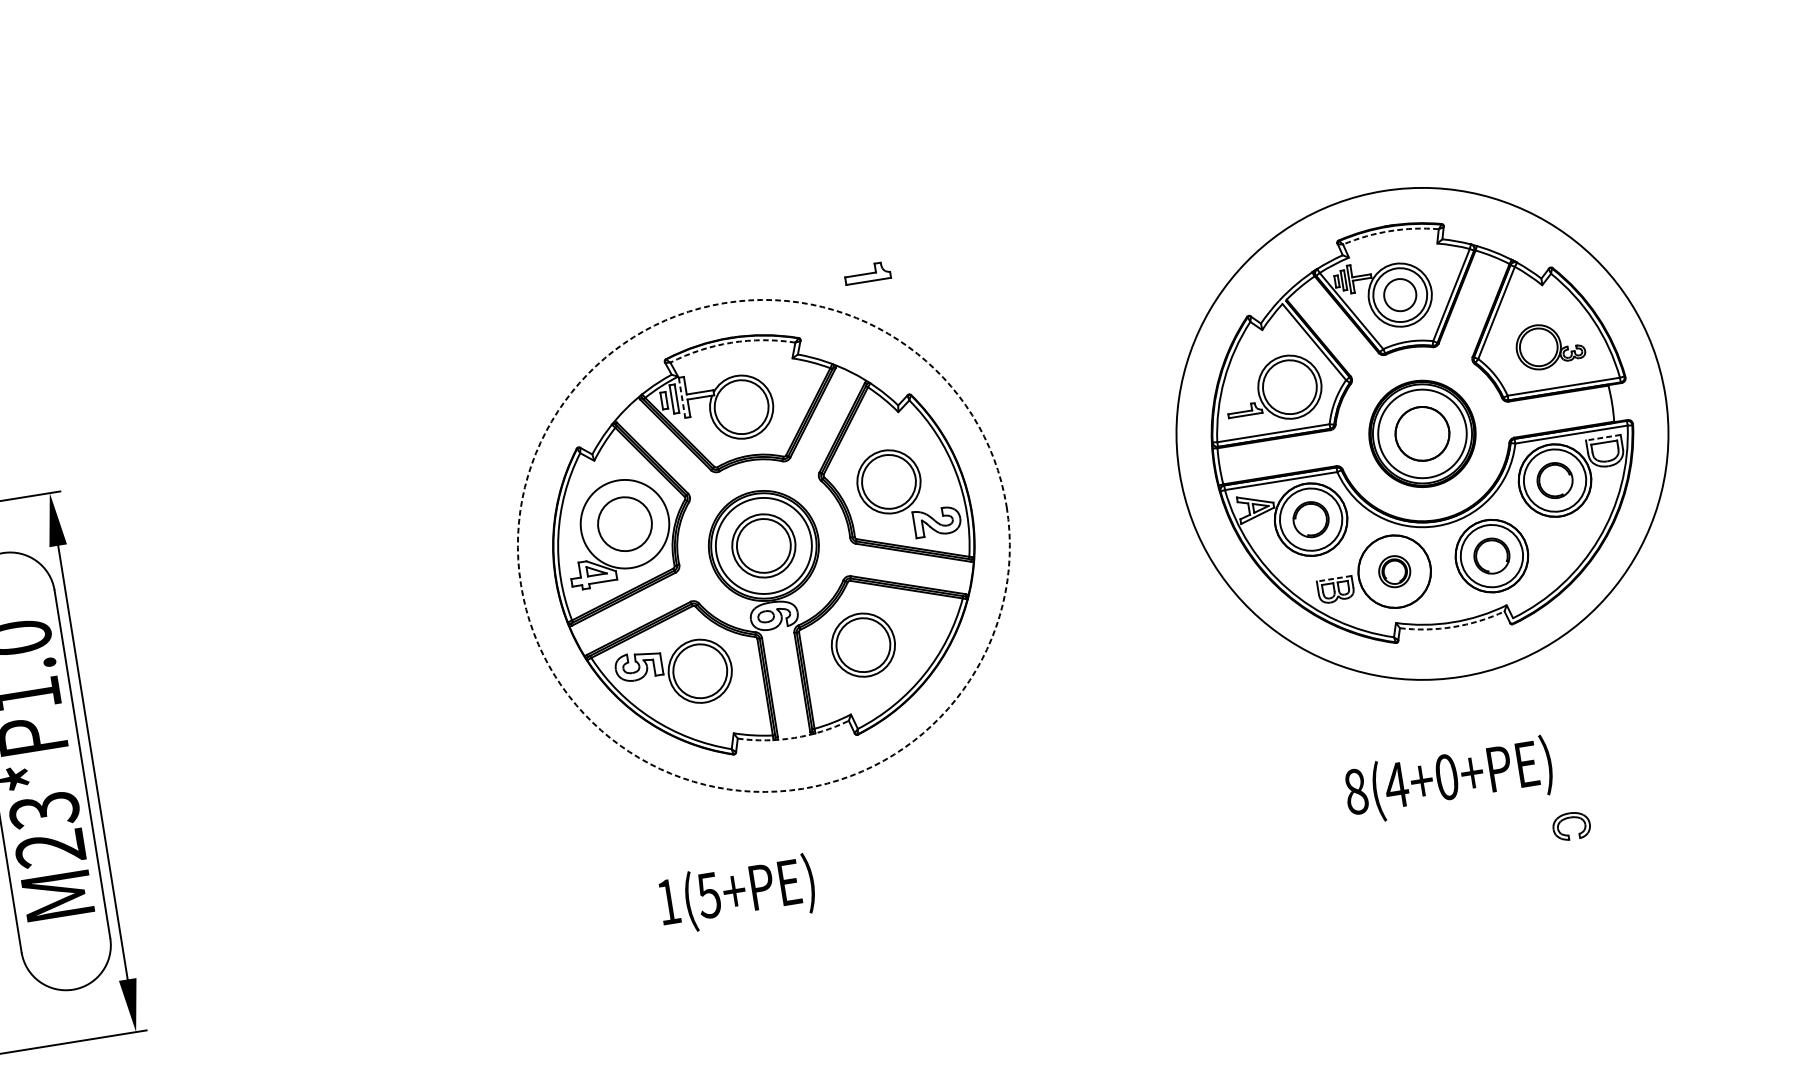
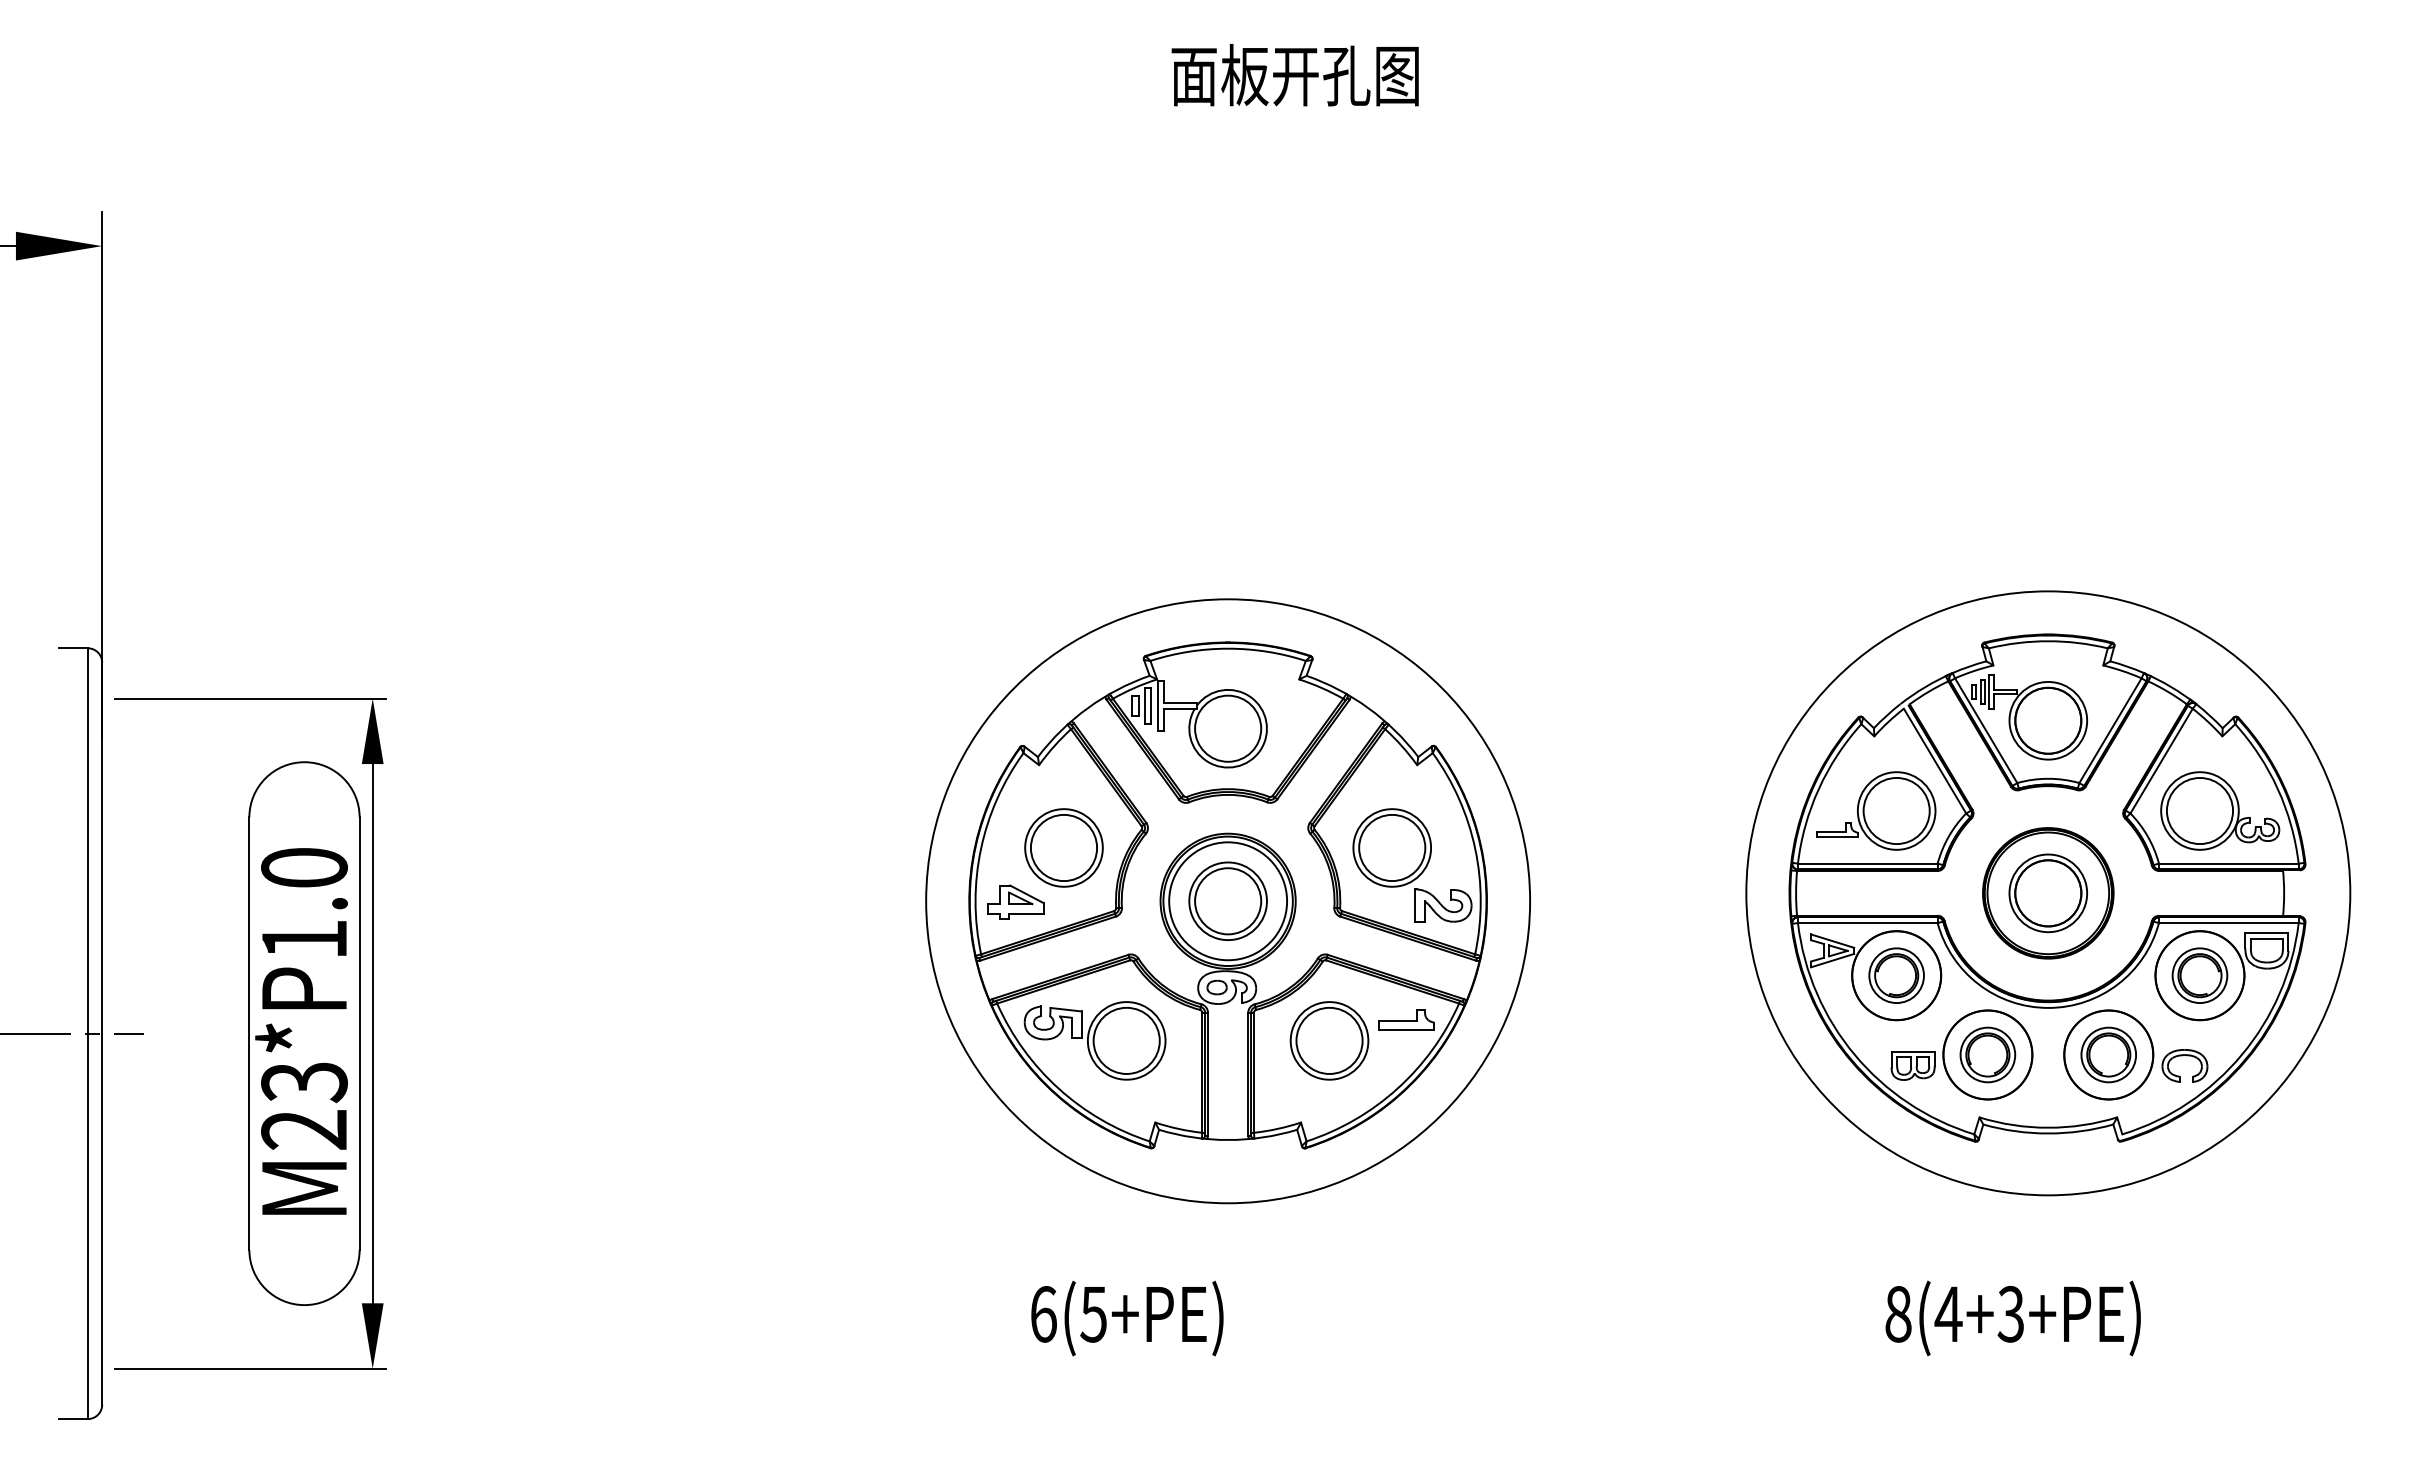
arc: (1390, 231) -> (2048, 641), dashed -> solid
part: (867, 273) -> (1406, 1019), moved
circle: (1400, 294) -> (2048, 720), size x1.67
arc: (731, 342) -> (1228, 648), dashed -> solid
part: (1550, 345) -> (2220, 810), size x1.43
line: (681, 397) -> (1157, 705), dashed -> solid
circle: (1422, 434) -> (2048, 893), size x0.71
line: (1603, 438) -> (2266, 933), dashed -> solid
circle: (1554, 480) -> (2199, 975), size x0.71
circle: (1310, 519) -> (1896, 975), size x0.71
circle: (624, 523) -> (1063, 847), size x0.71
circle: (764, 546) -> (1228, 901), dashed -> solid
circle: (1491, 555) -> (2108, 1054), size x0.71
part: (1394, 571) -> (1987, 1054), size x1.43
line: (1334, 578) -> (1913, 1051), dashed -> solid
arc: (1453, 627) -> (2048, 1133), dashed -> solid
arc: (794, 738) -> (1228, 1140), dashed -> solid
text: (1446, 777) -> (2010, 1314), 8(4+0+PE) -> 8(4+3+PE)
part: (1568, 818) -> (2182, 1056), moved
text: (668, 902) -> (1043, 1314), 1(5+PE) -> 6(5+PE)

